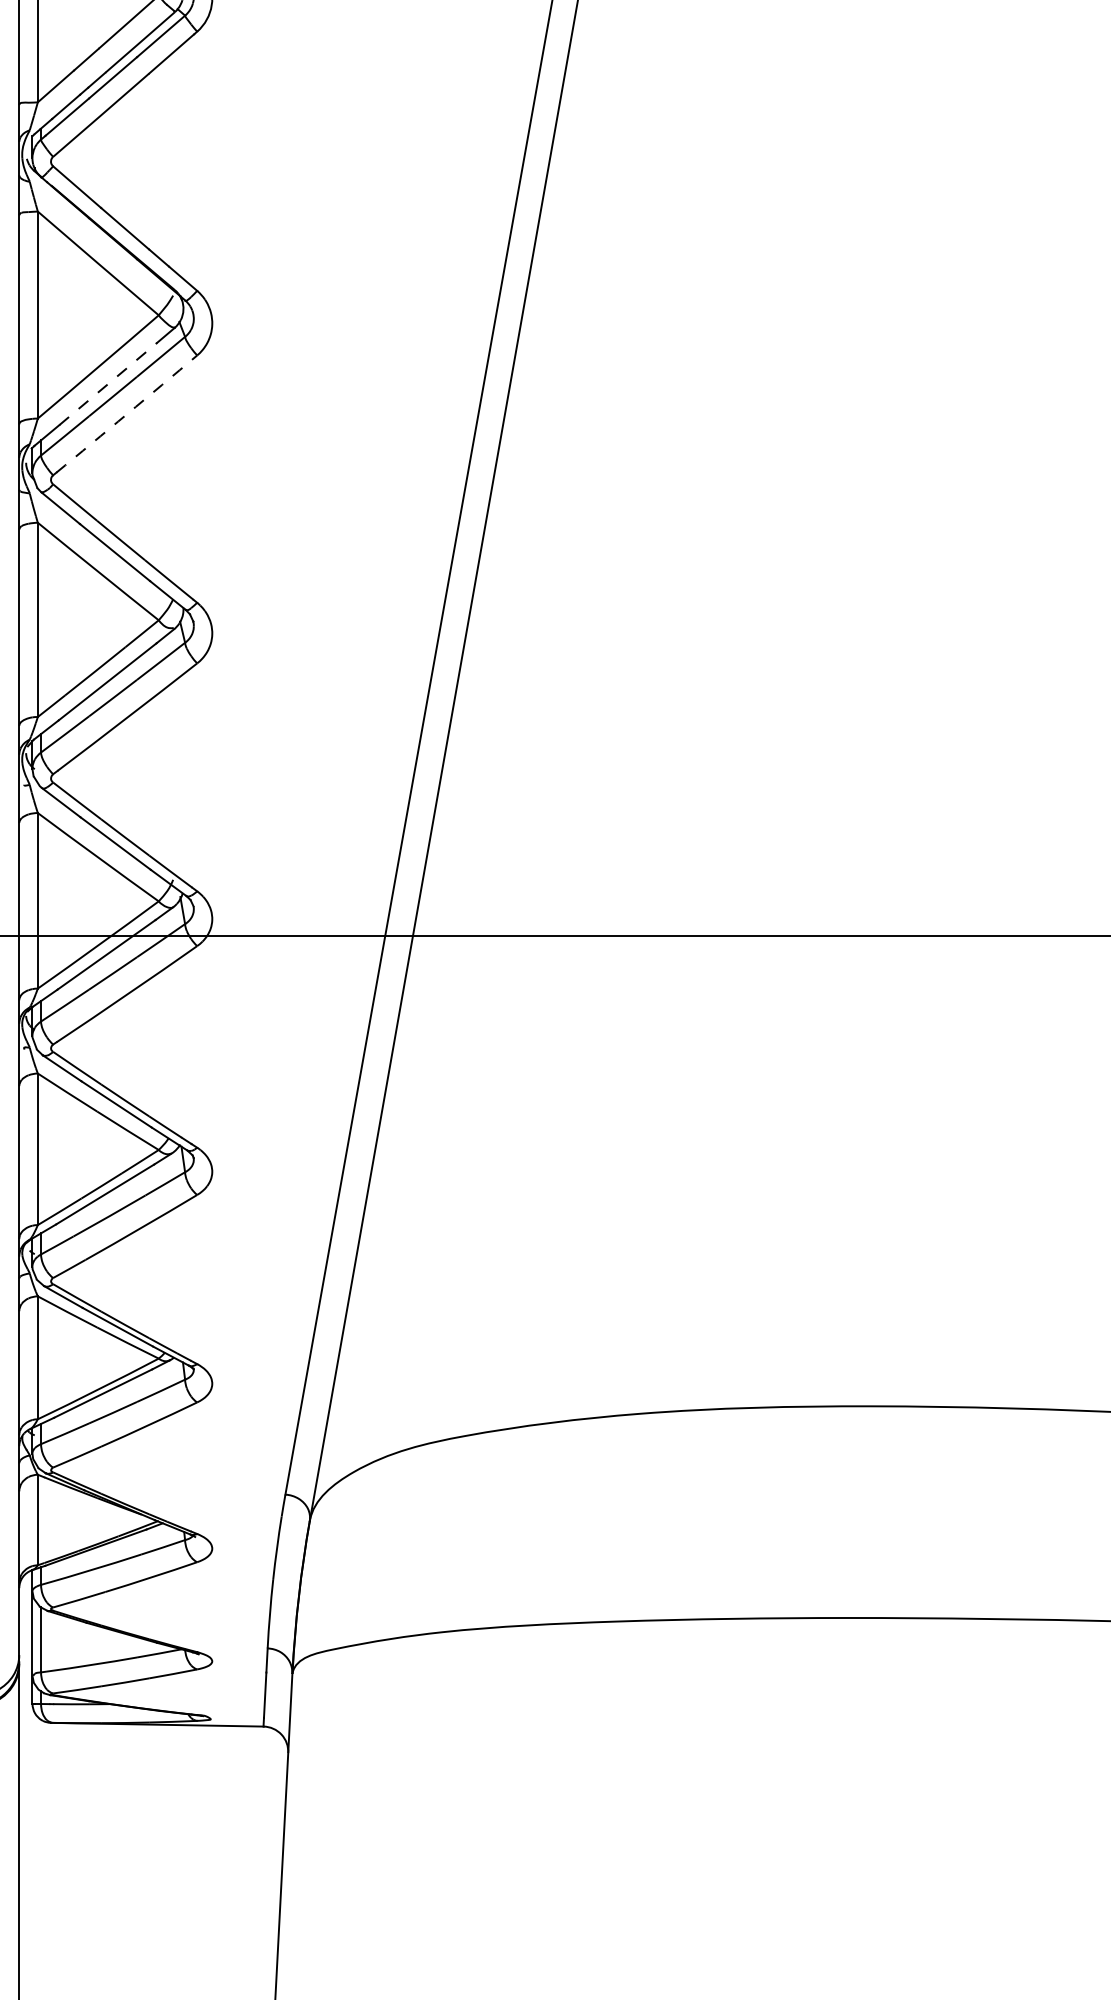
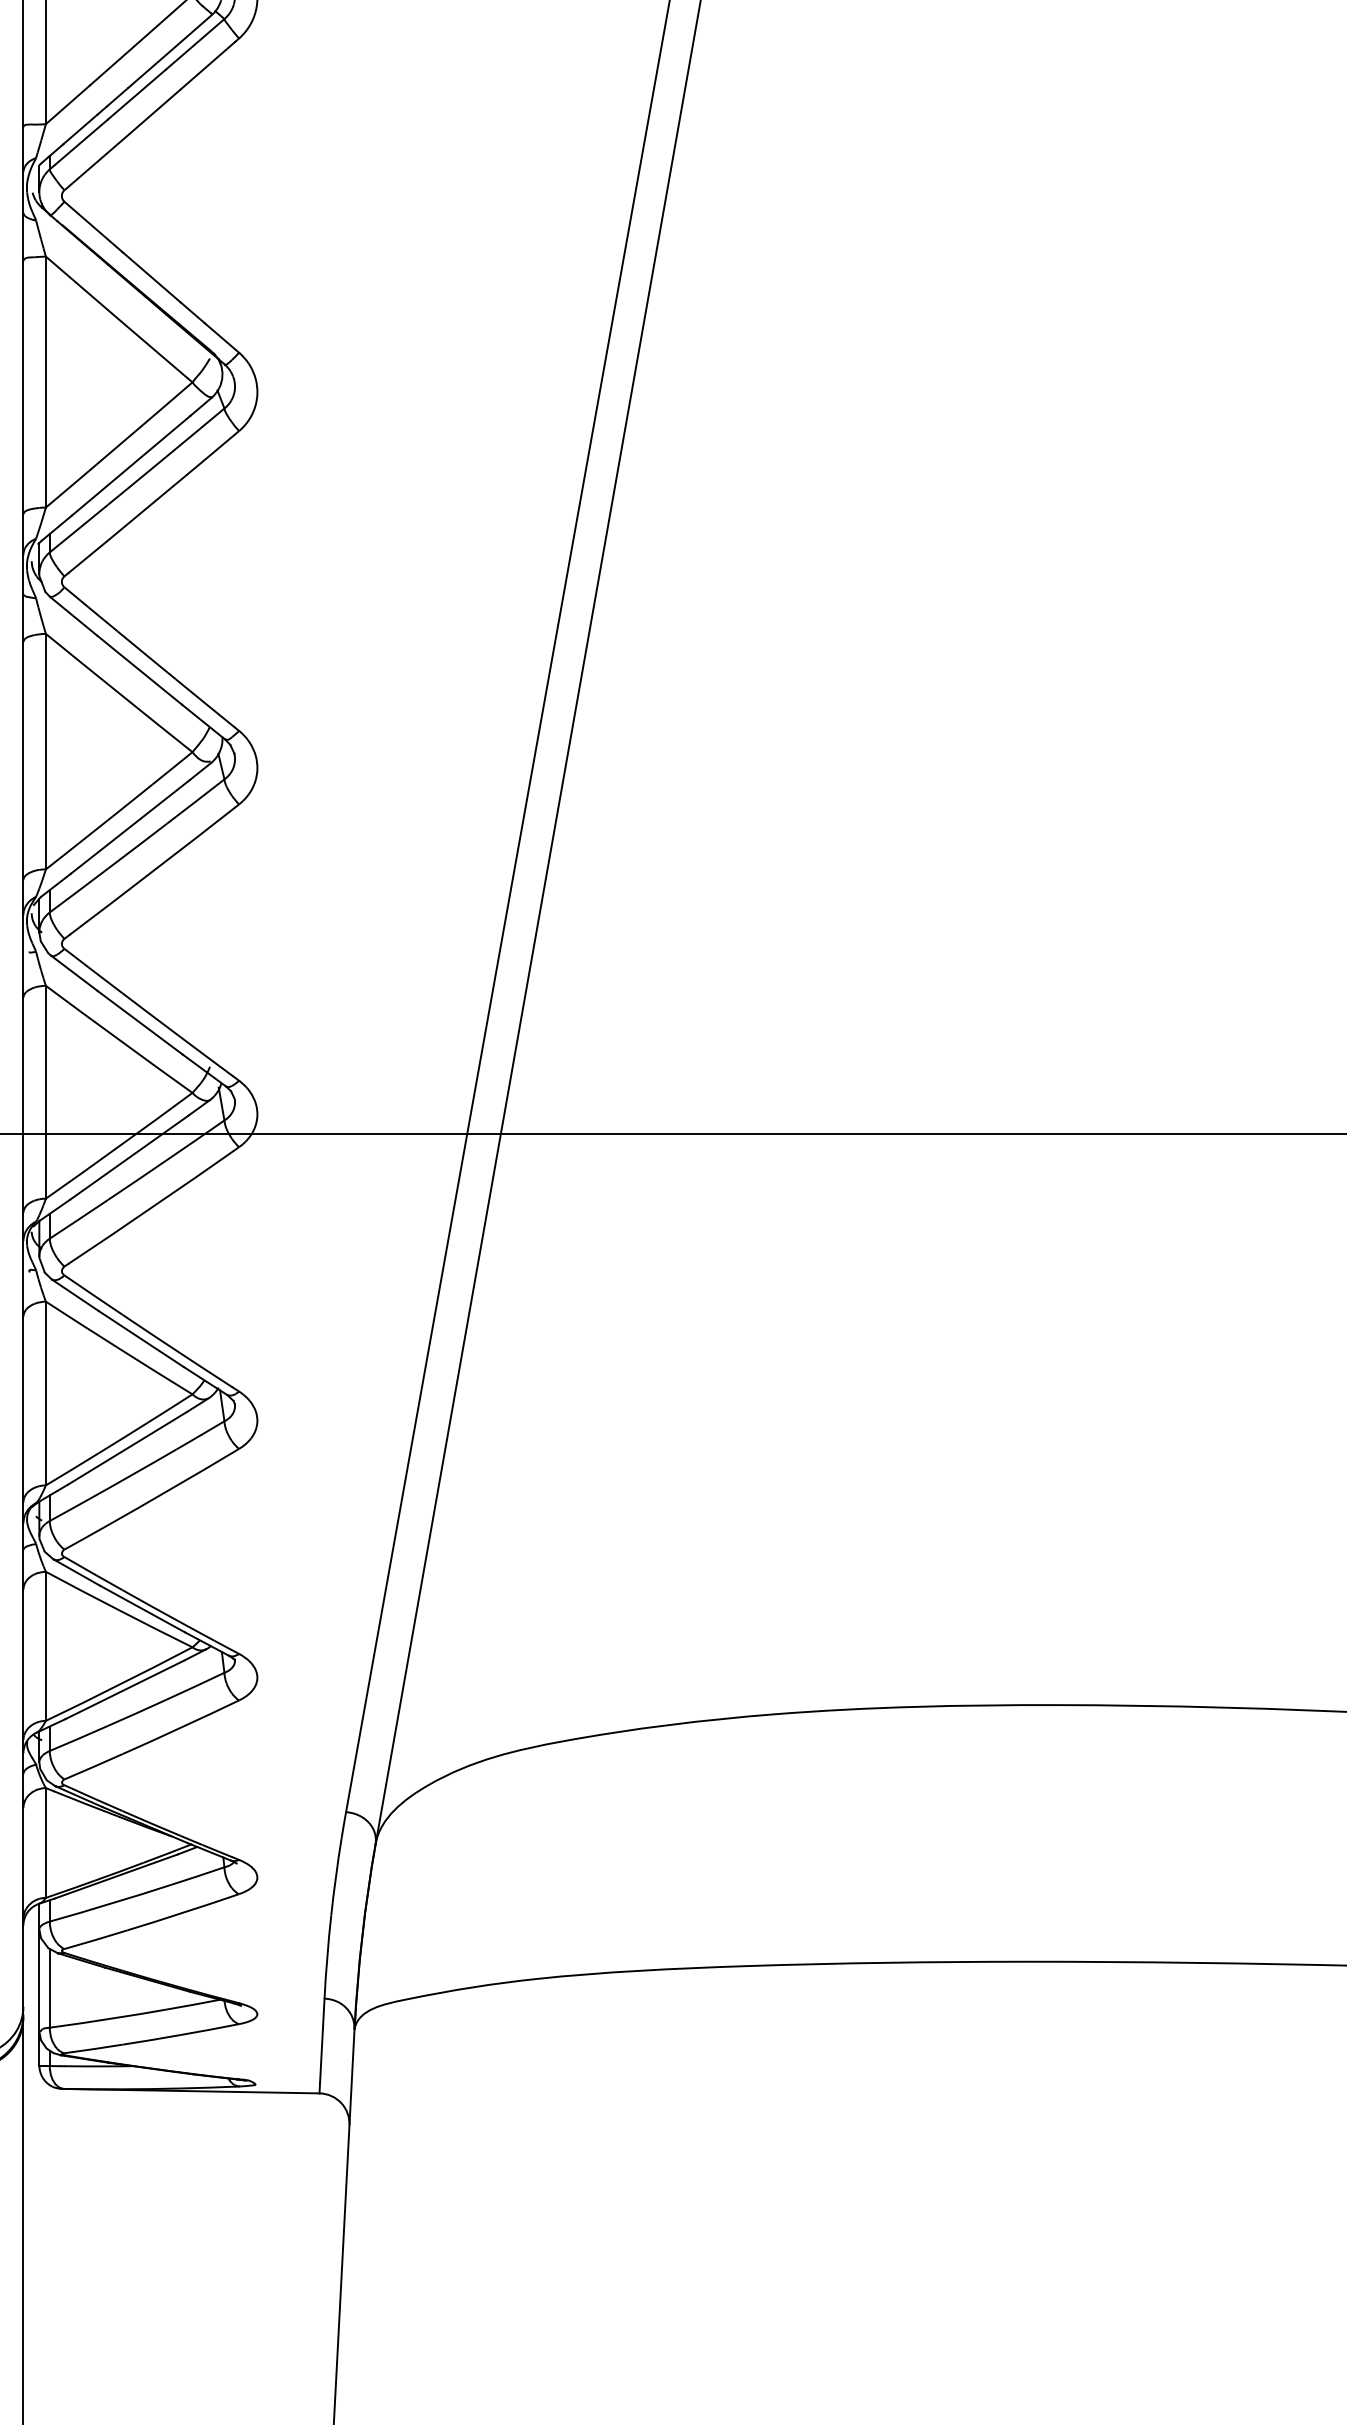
line: (108, 384) -> (131, 466), dashed -> solid
arc: (127, 414) -> (154, 502), dashed -> solid

